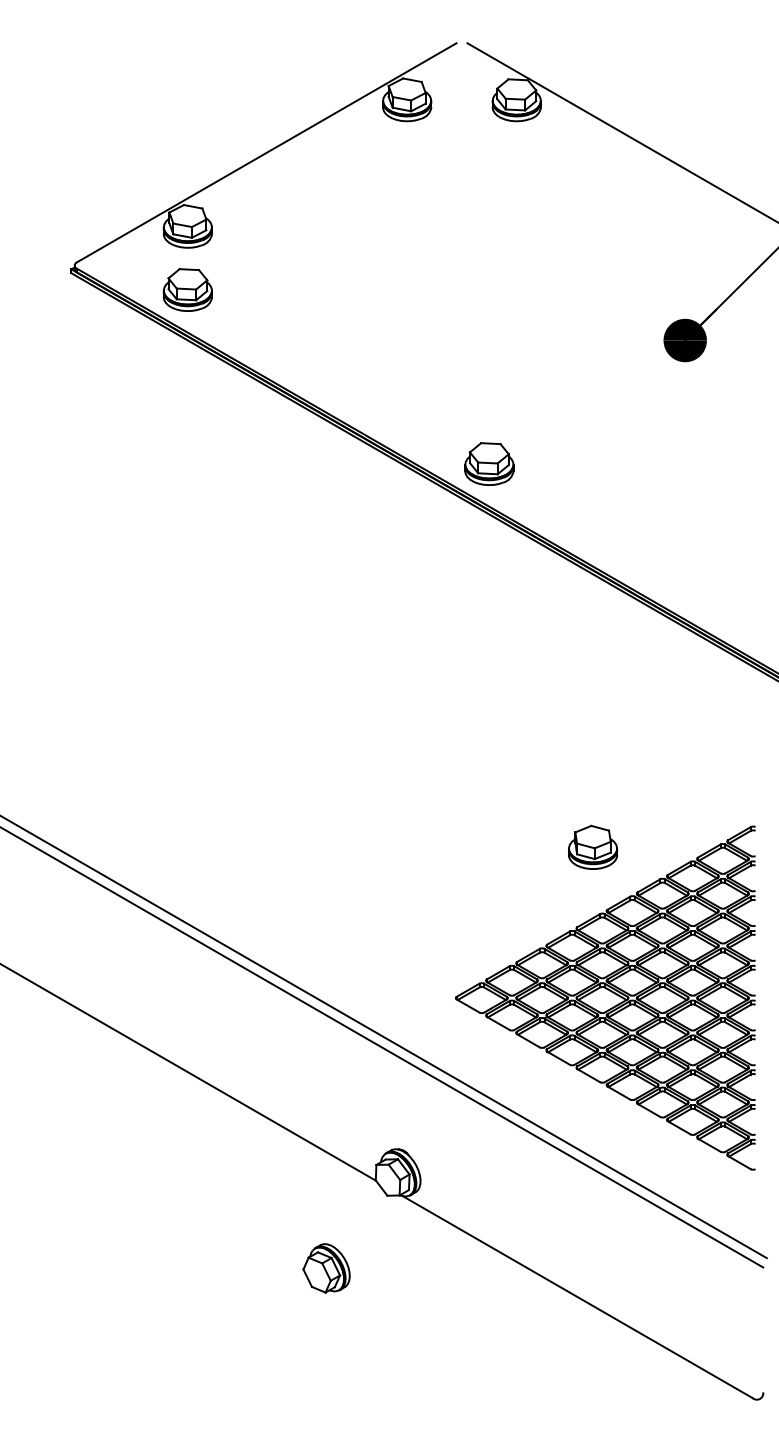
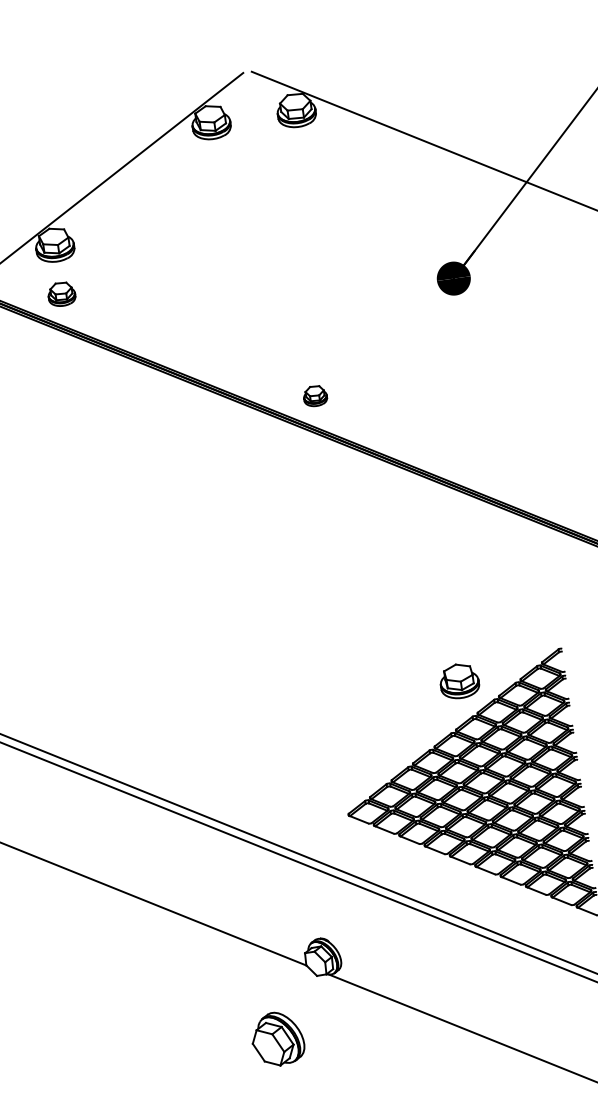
part: (187, 289) -> (61, 294), size x0.7
part: (489, 463) -> (315, 395), size x0.6
part: (593, 846) -> (459, 680), moved
part: (326, 1268) -> (277, 1039), size x1.4

